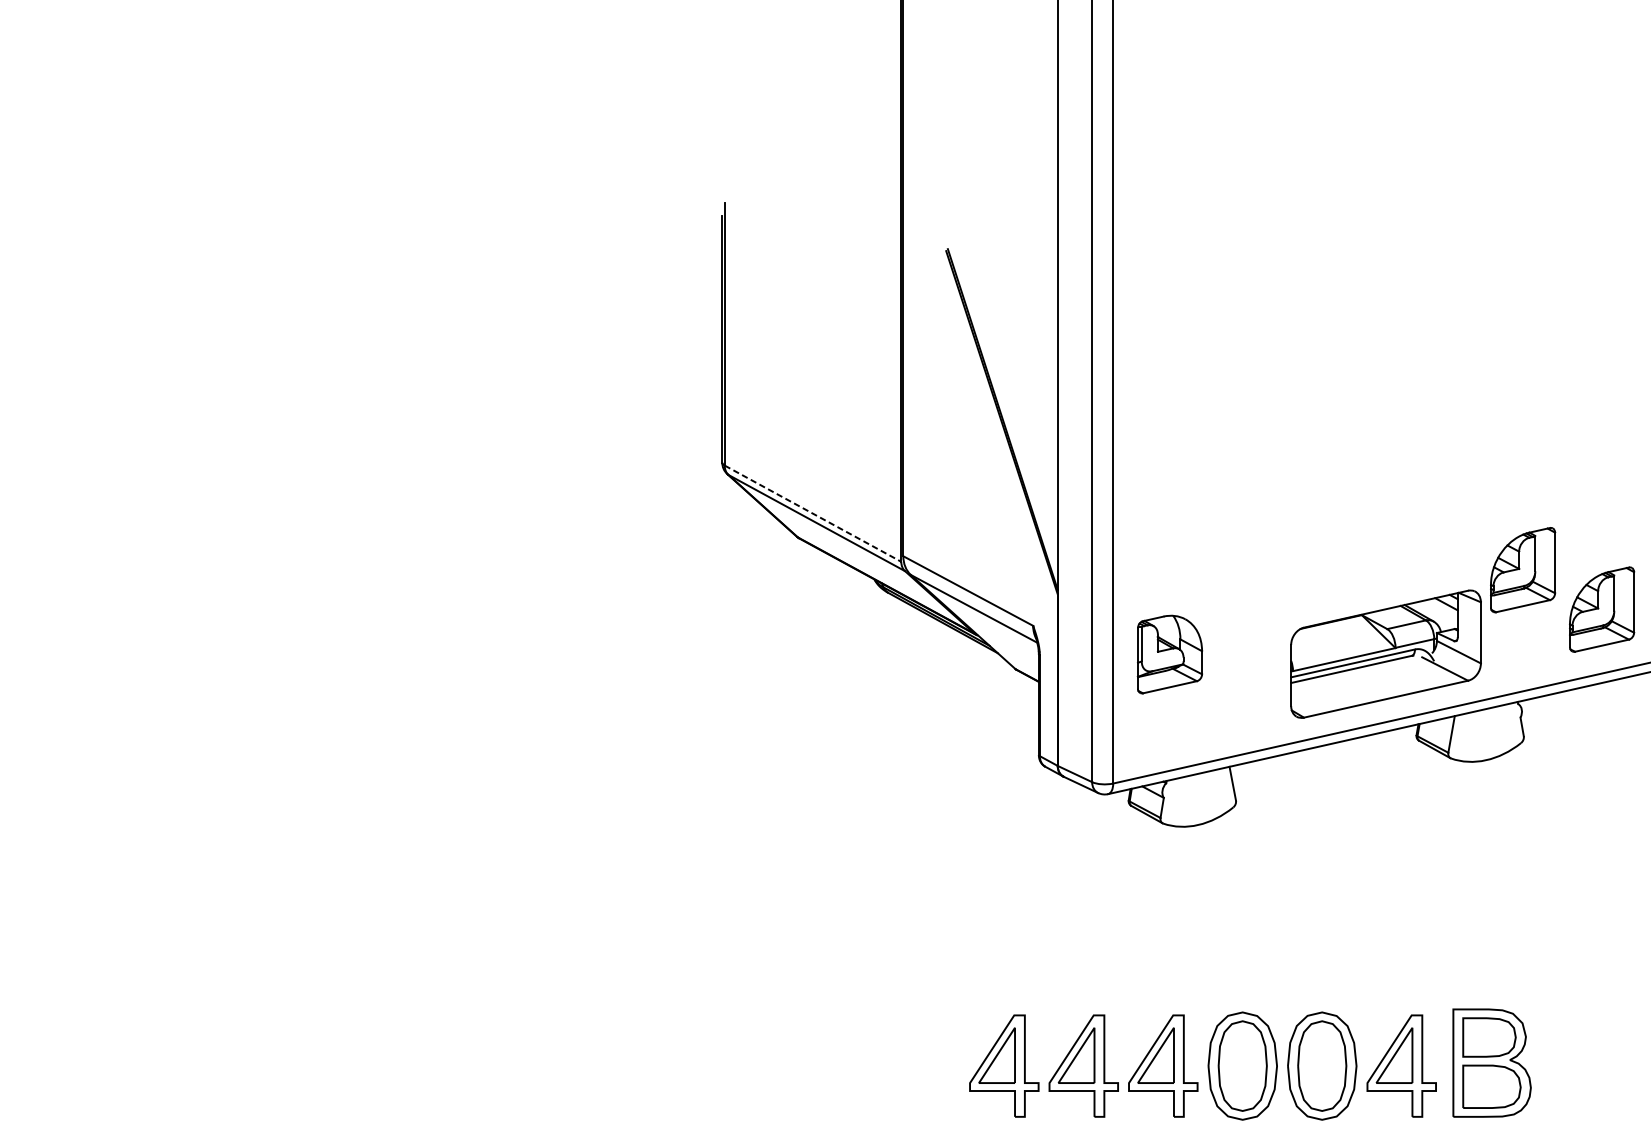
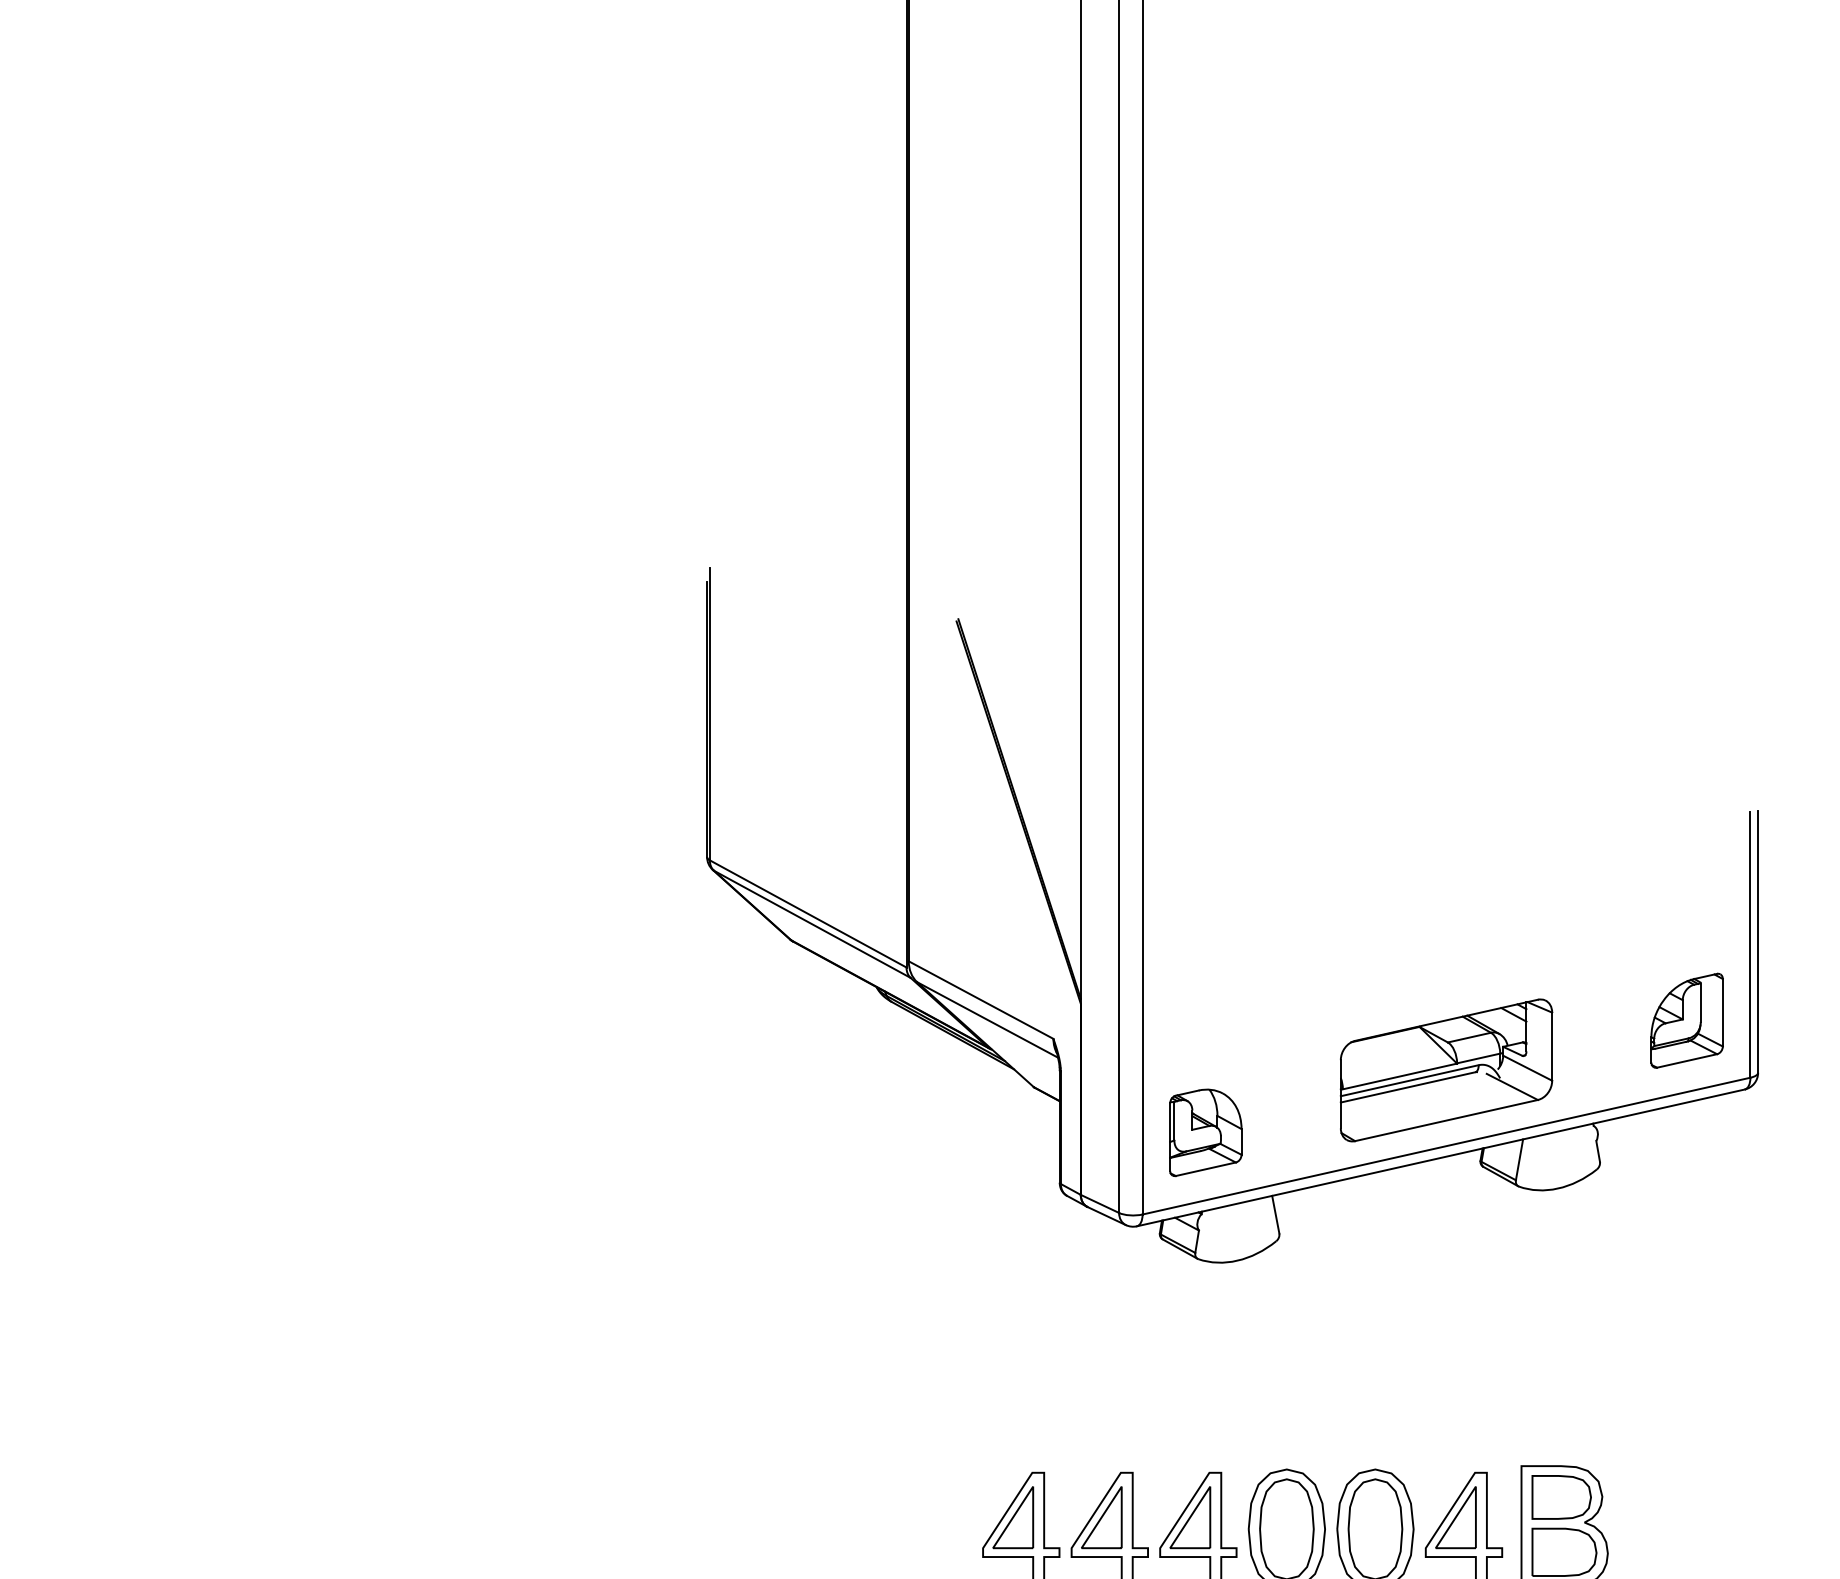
line: (813, 513) -> (808, 913), dashed -> solid
part: (1522, 569) -> (1598, 976), removed
part: (1169, 654) -> (1205, 1132), moved

